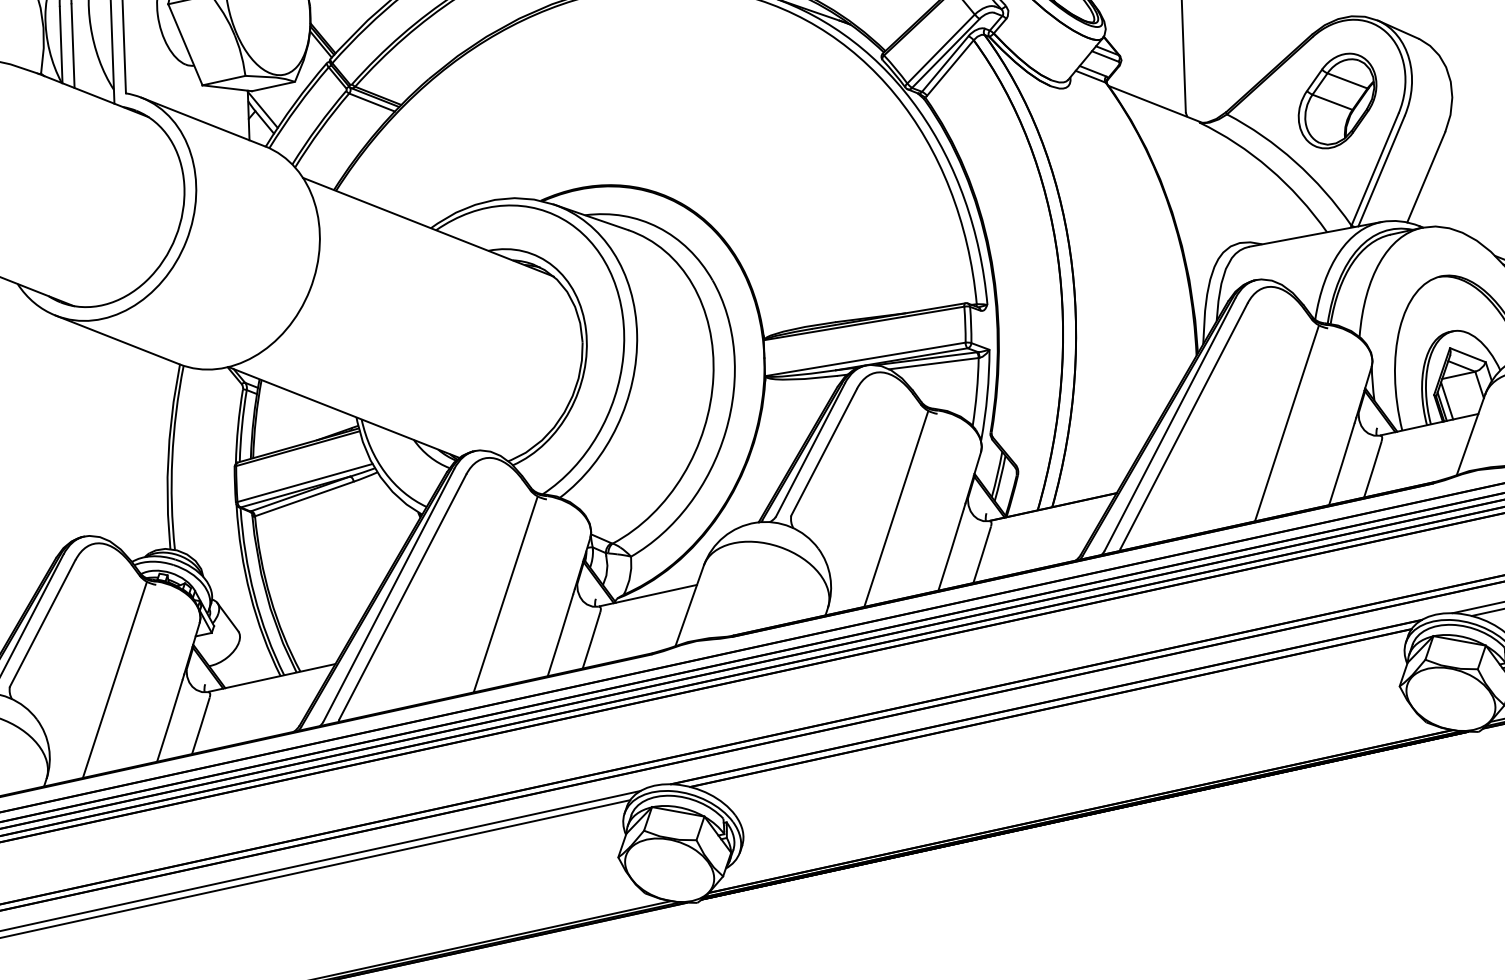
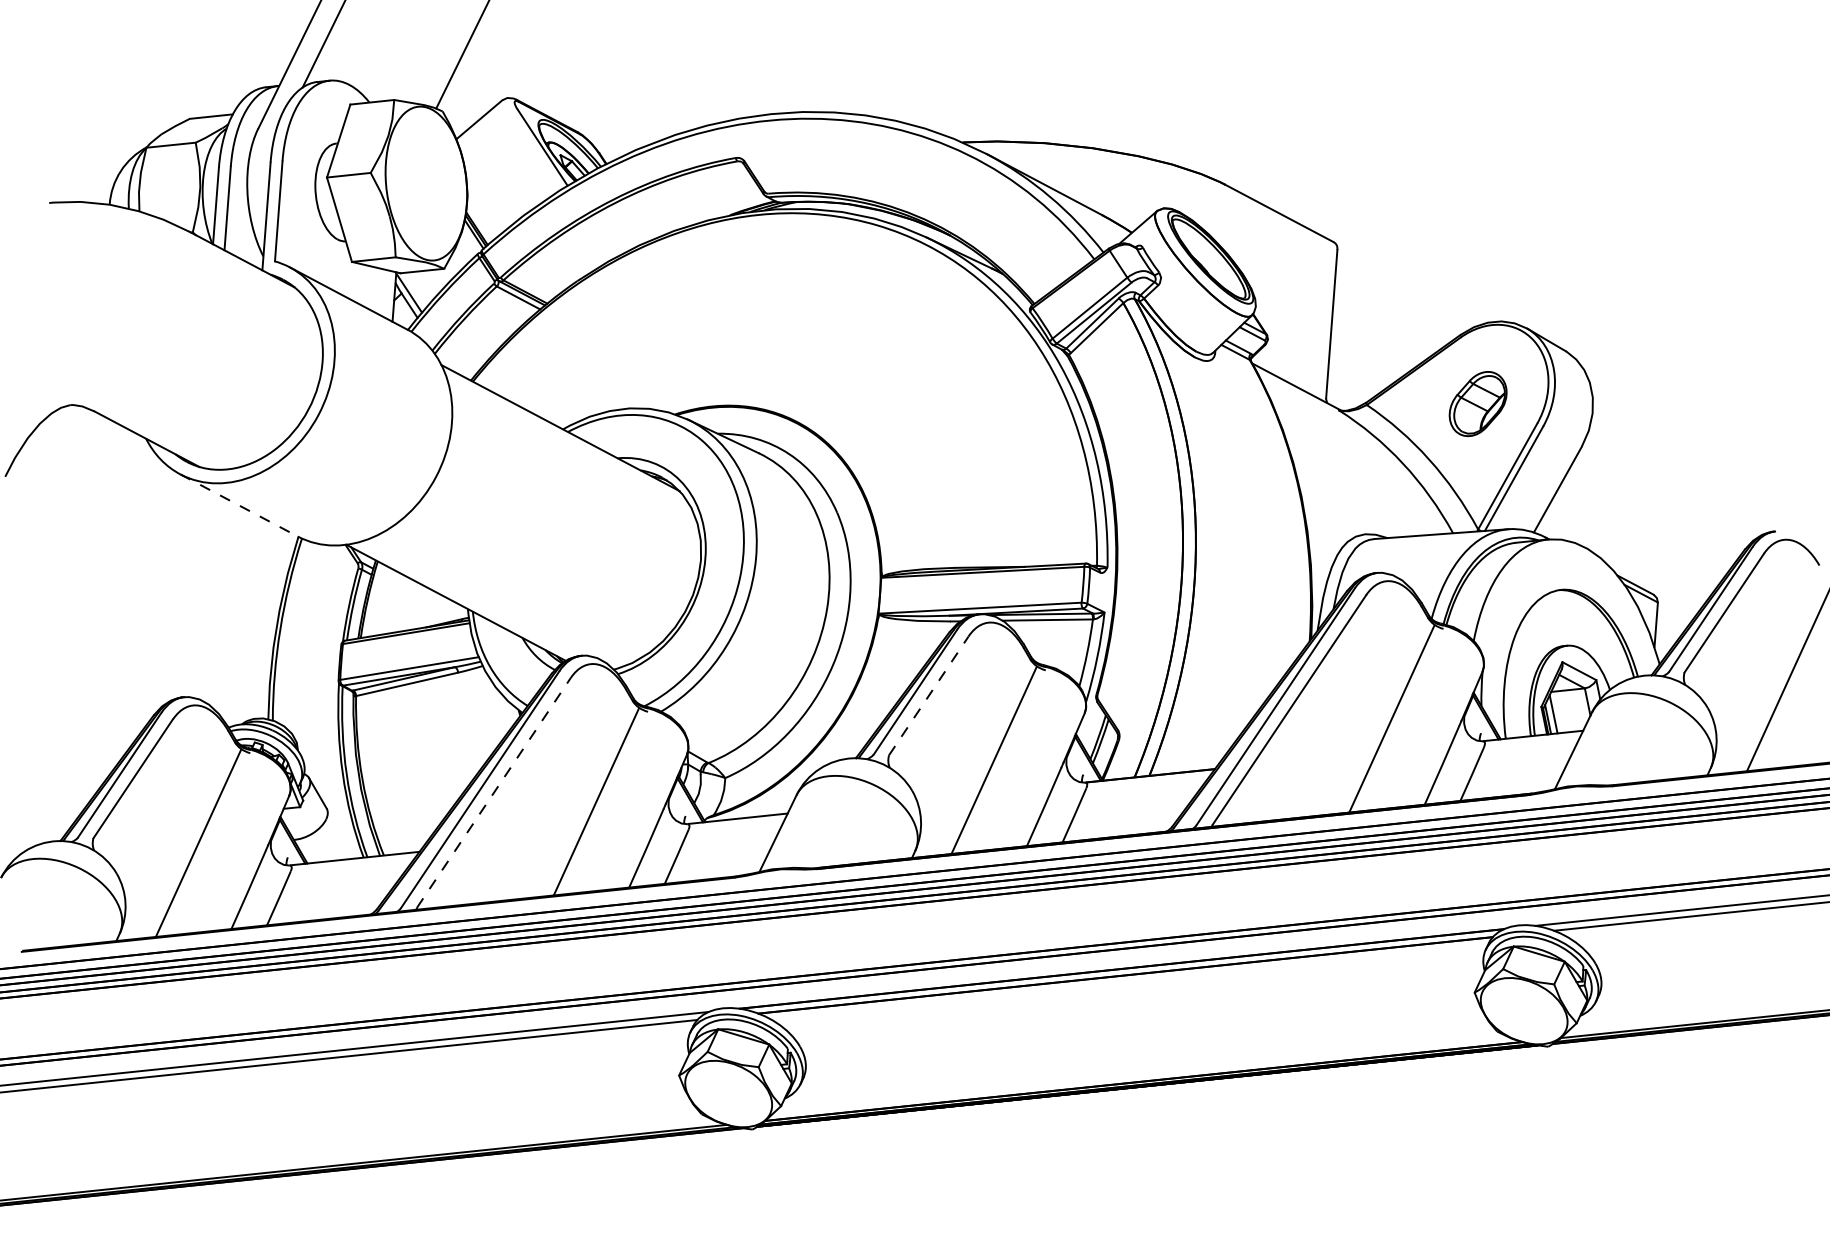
part: (1336, 100) -> (1477, 403), size x0.7
line: (117, 339) -> (239, 505), solid -> dashed
line: (823, 451) -> (928, 695), solid -> dashed
line: (403, 596) -> (494, 792), solid -> dashed

